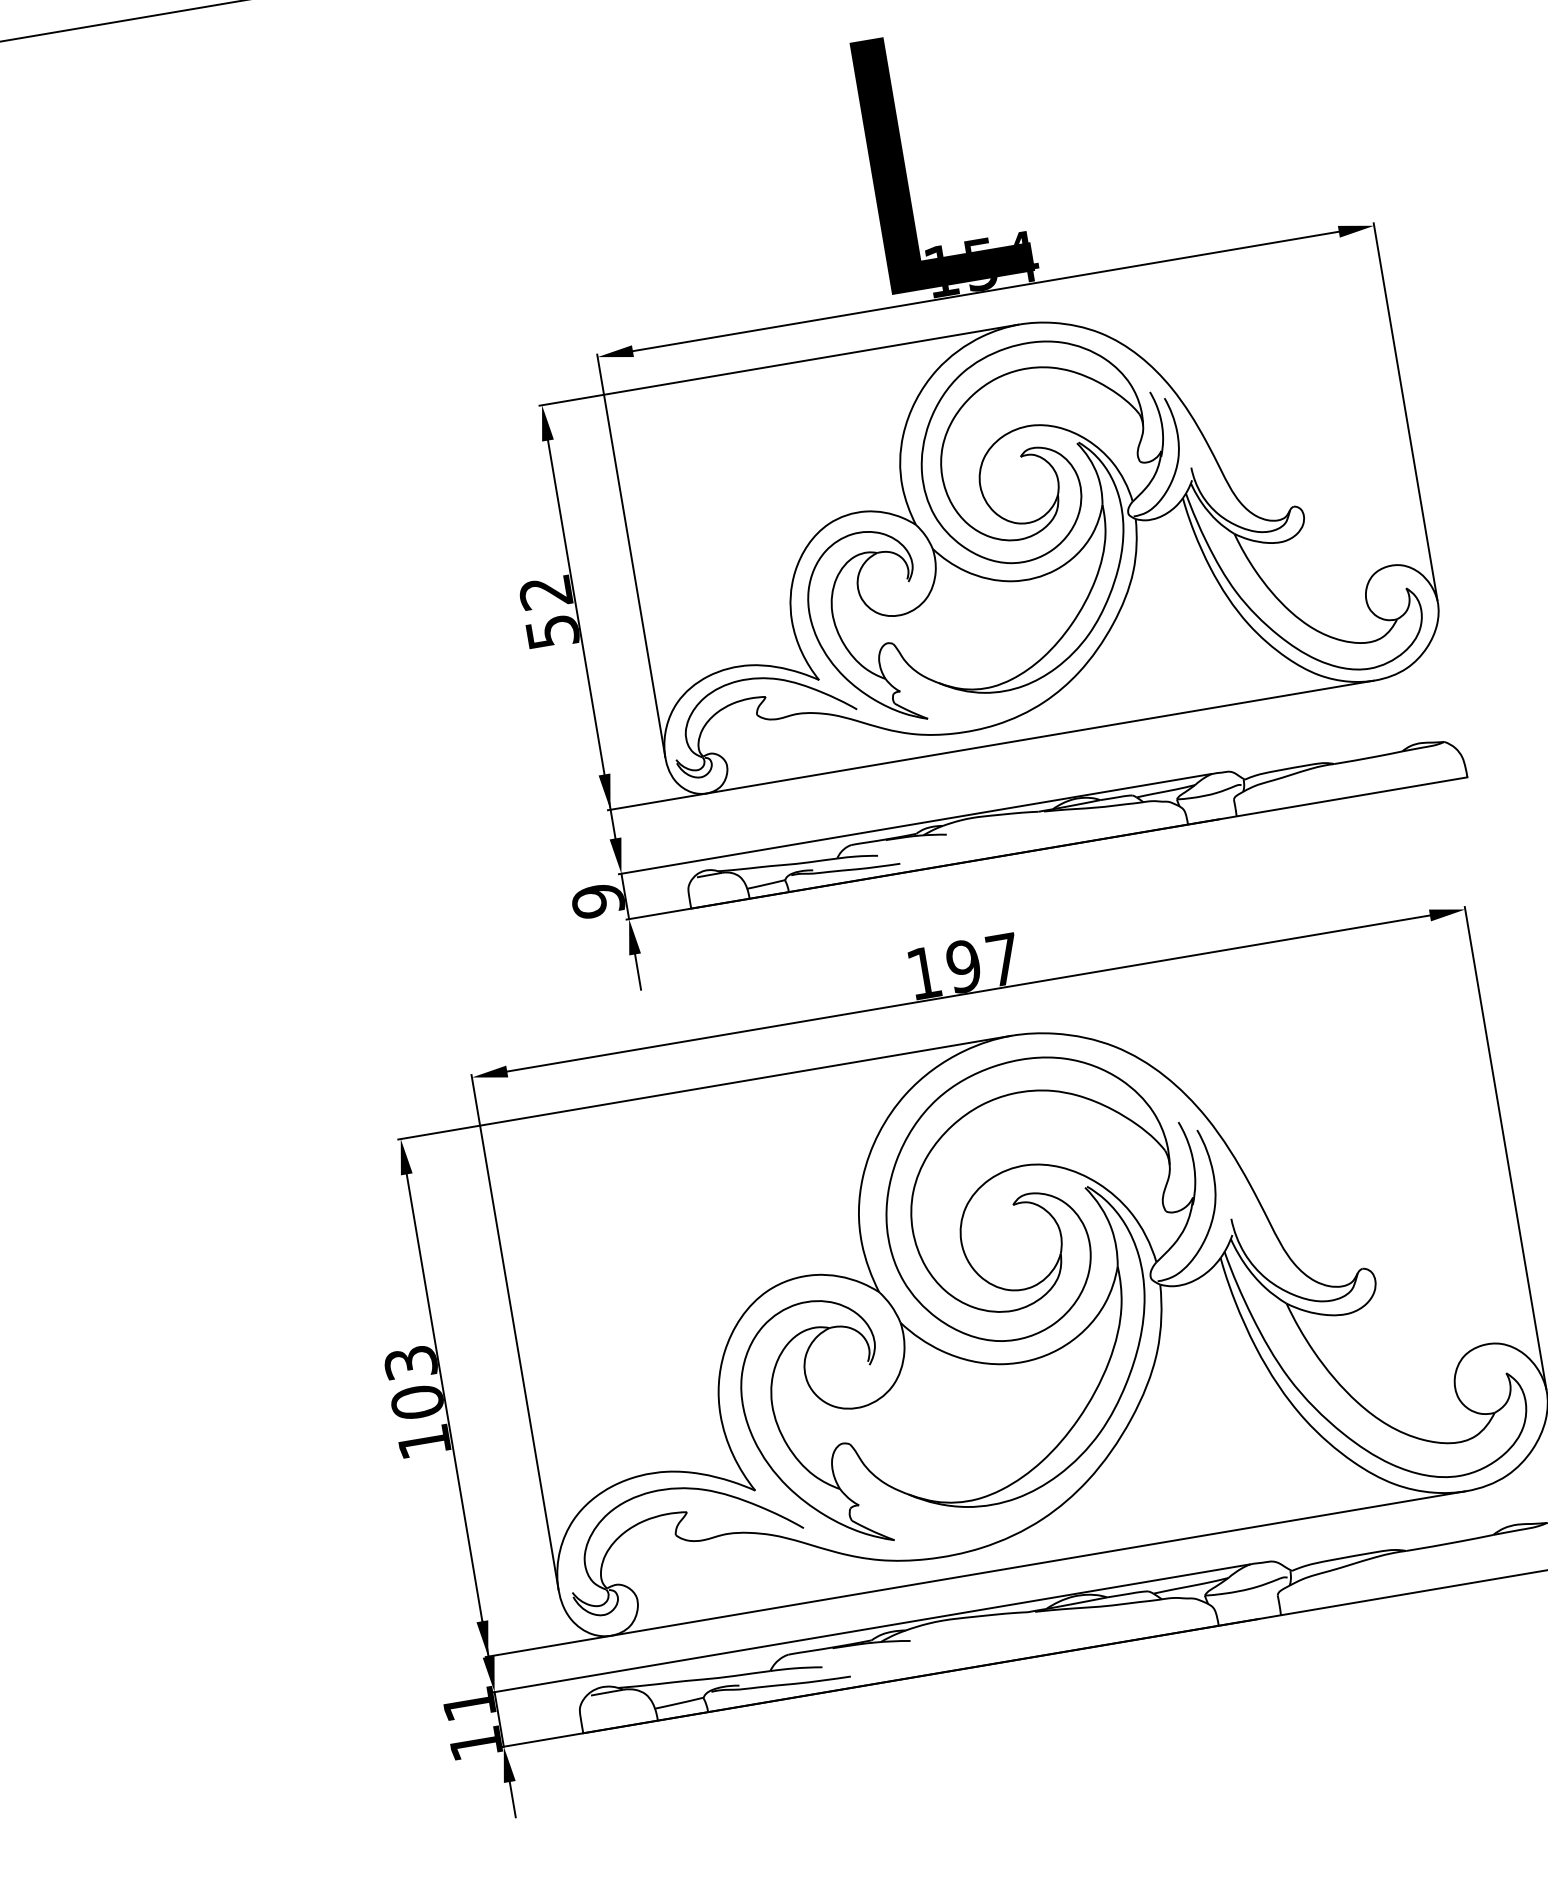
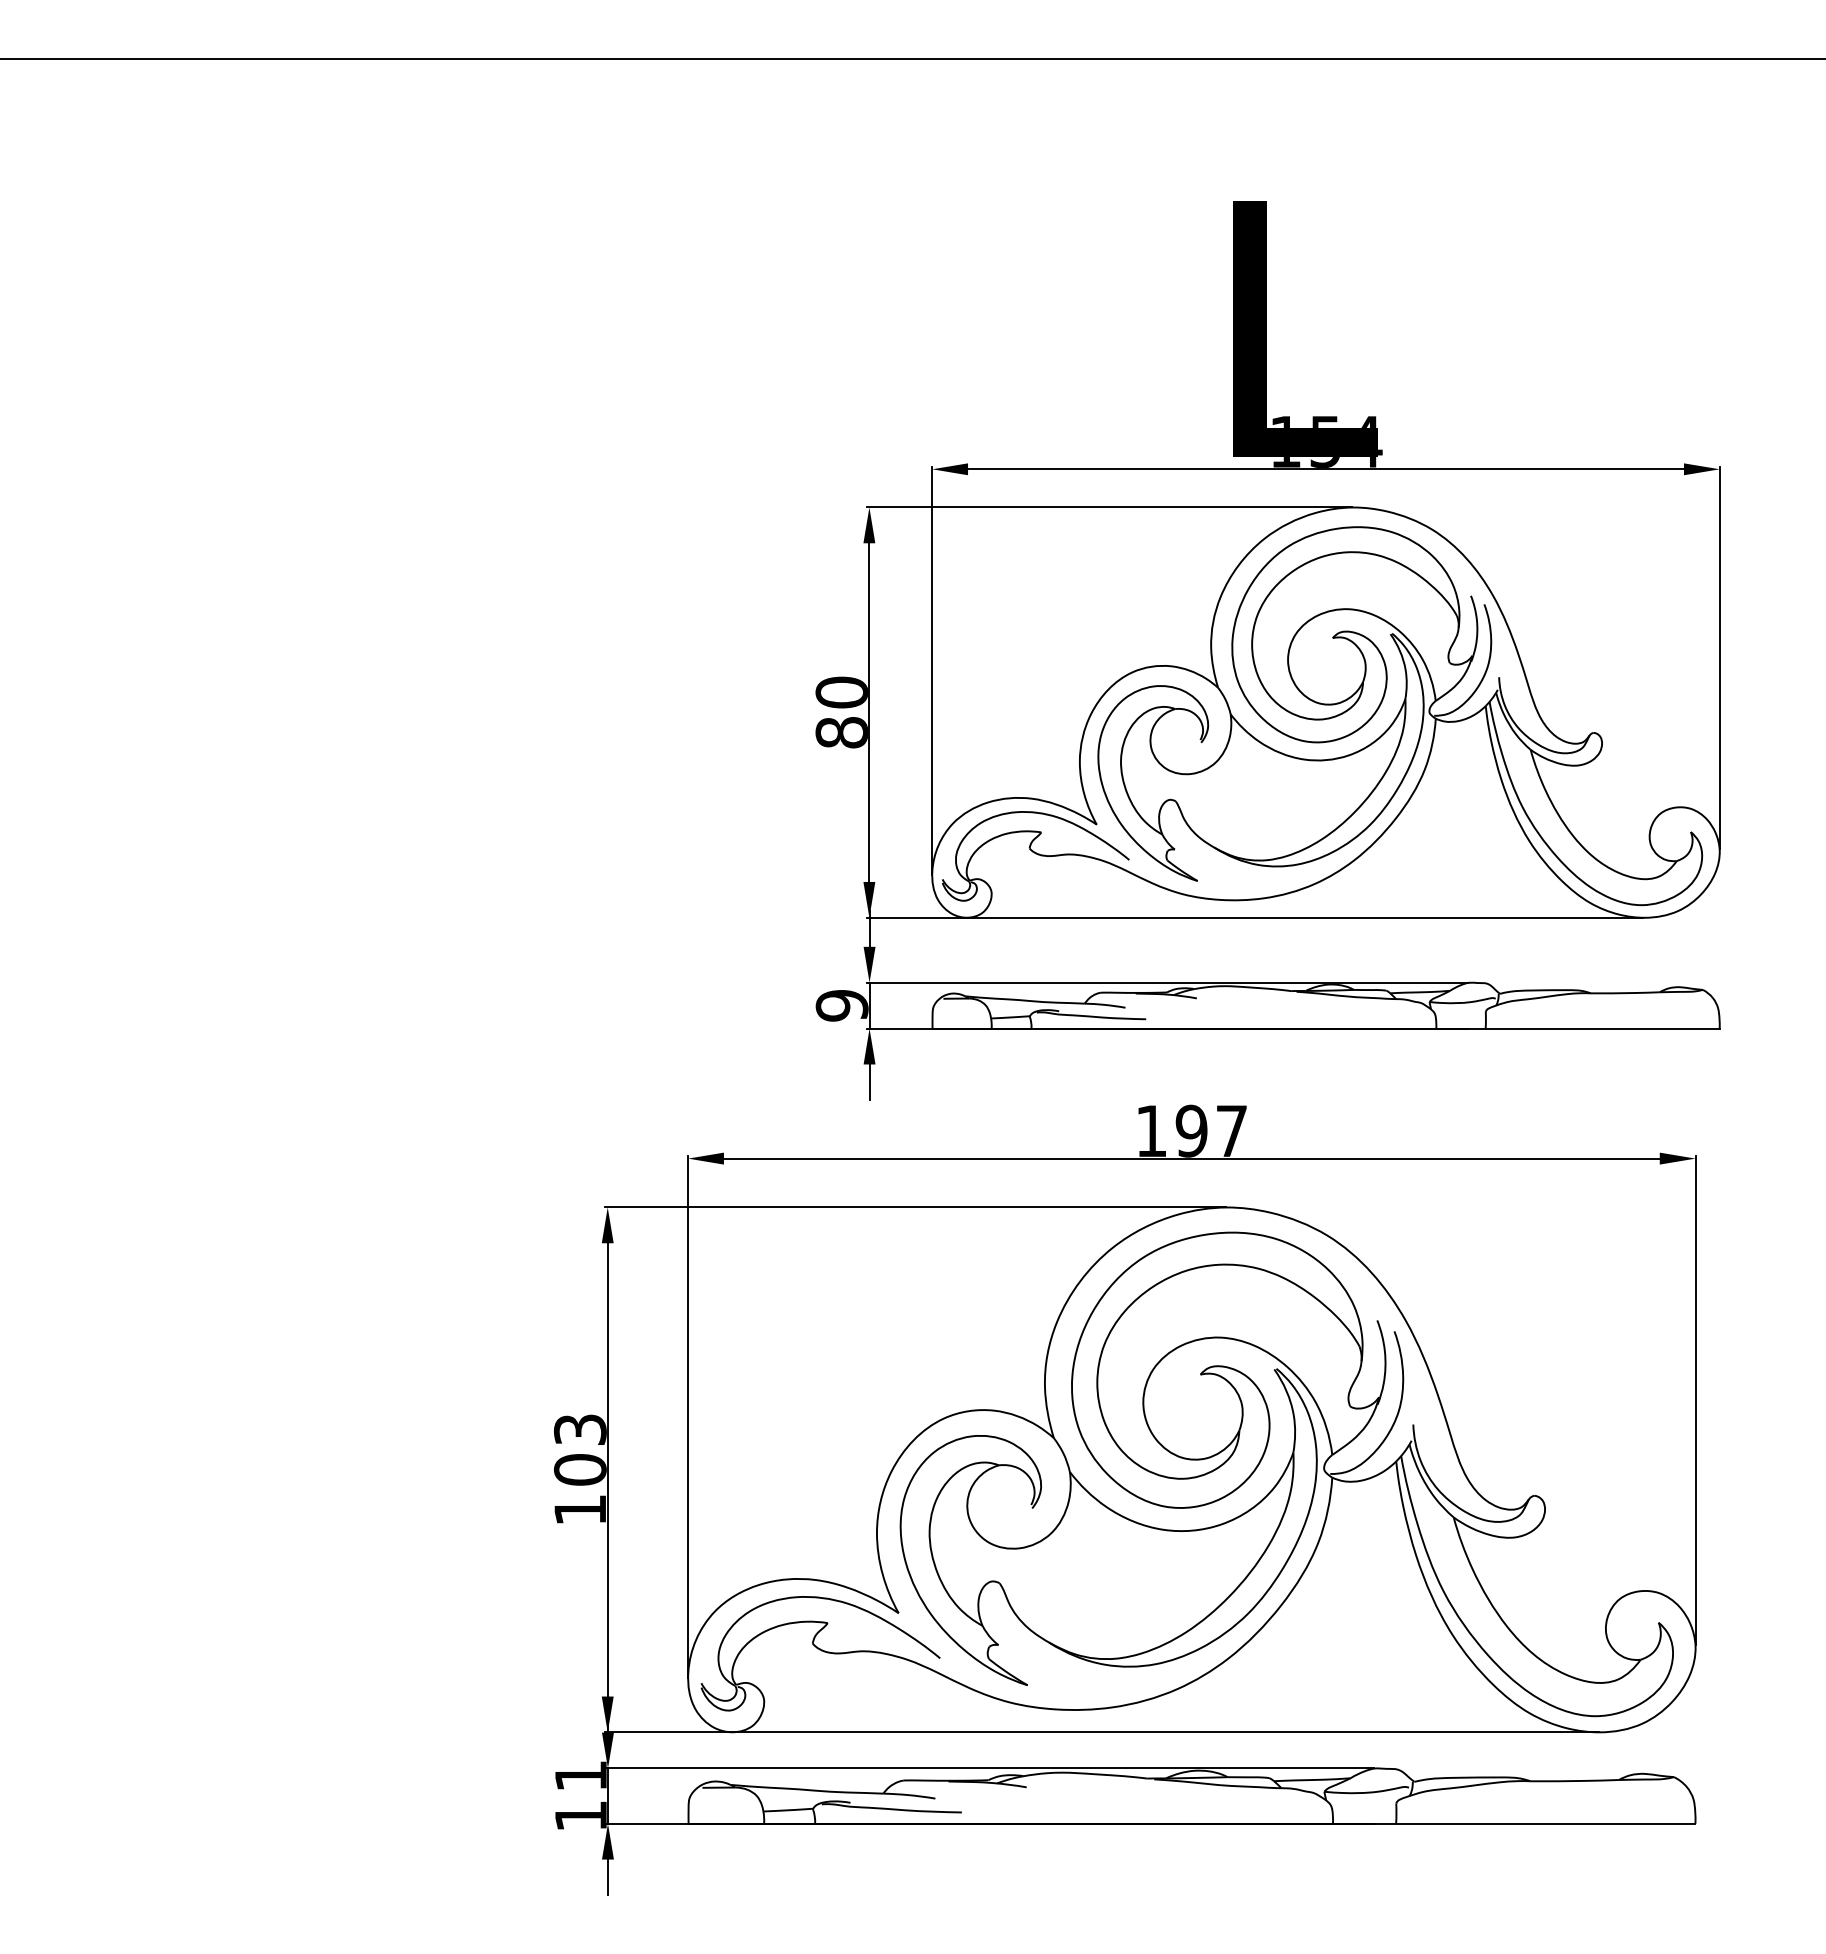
text: (548, 612) -> (841, 712), 52 -> 80

